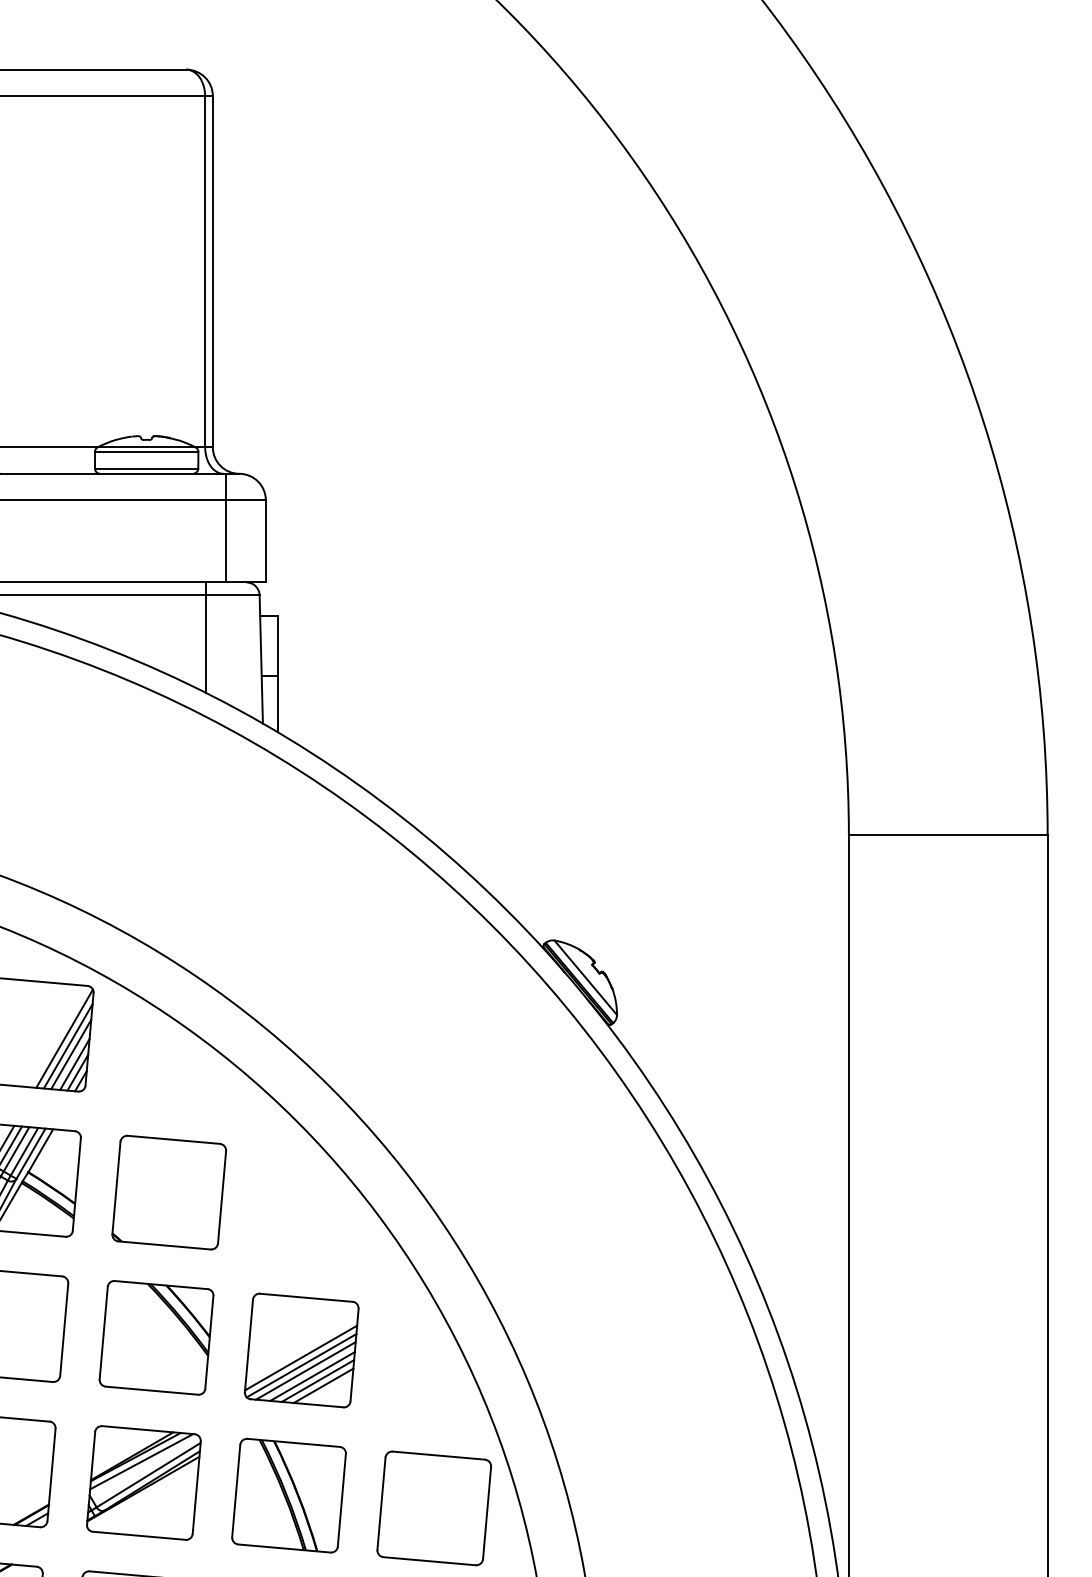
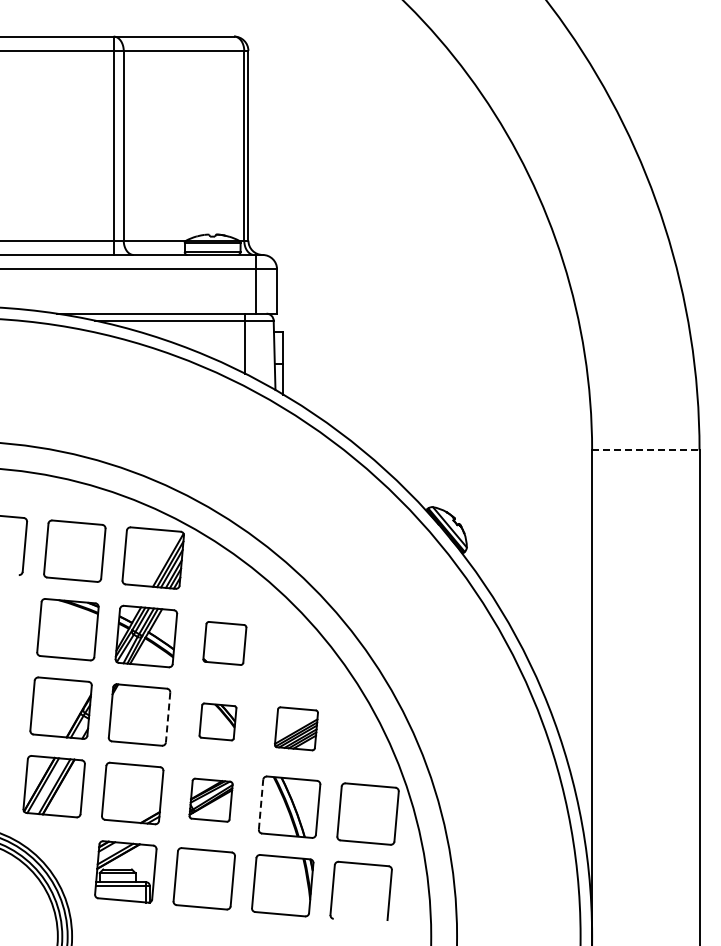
line: (947, 835) -> (645, 450), solid -> dashed
part: (168, 1192) -> (224, 643), size x0.7
line: (64, 1331) -> (168, 718), solid -> dashed
part: (155, 1337) -> (217, 721), size x0.6
part: (301, 1350) -> (296, 728), size x0.7
part: (142, 1481) -> (210, 799), size x0.7
line: (237, 1490) -> (261, 804), solid -> dashed

